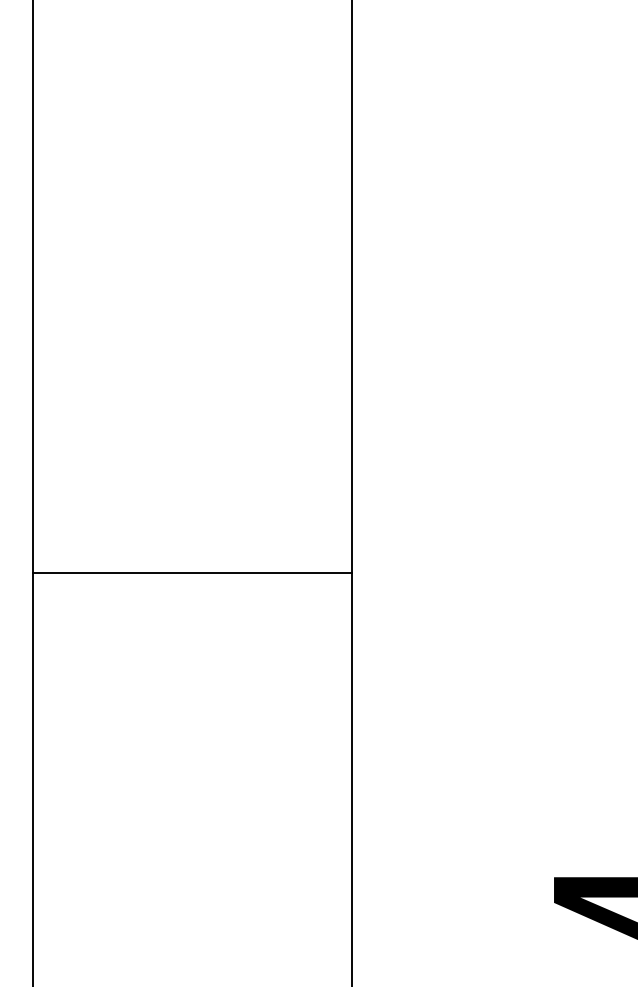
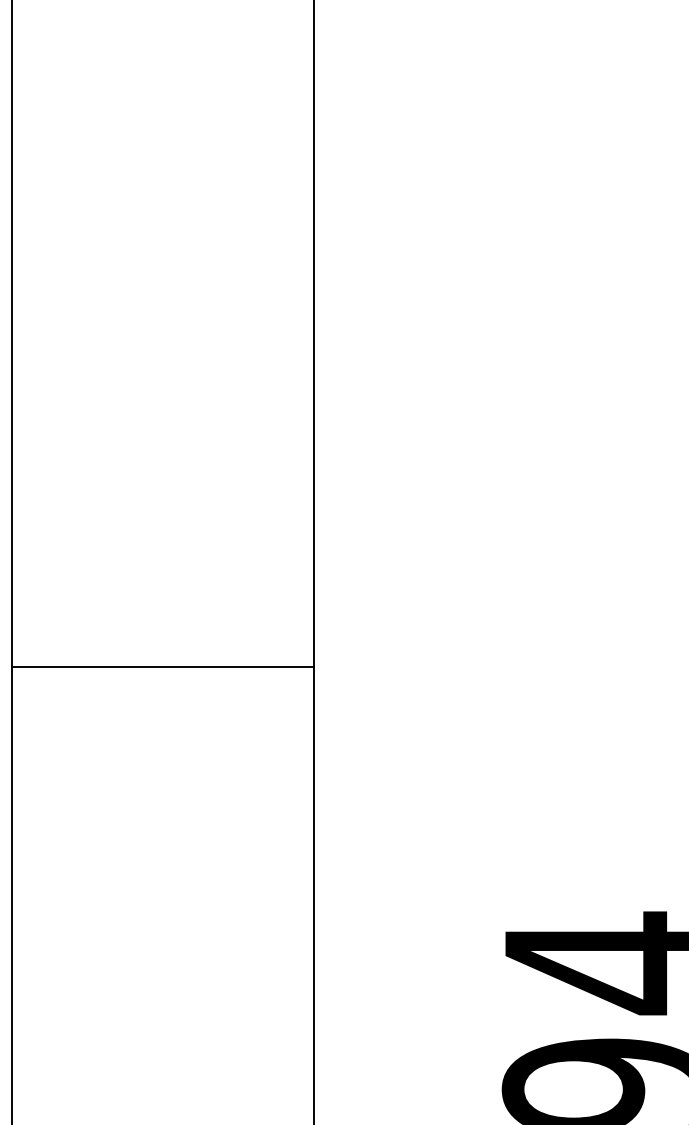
line: (192, 573) -> (162, 667), moved

